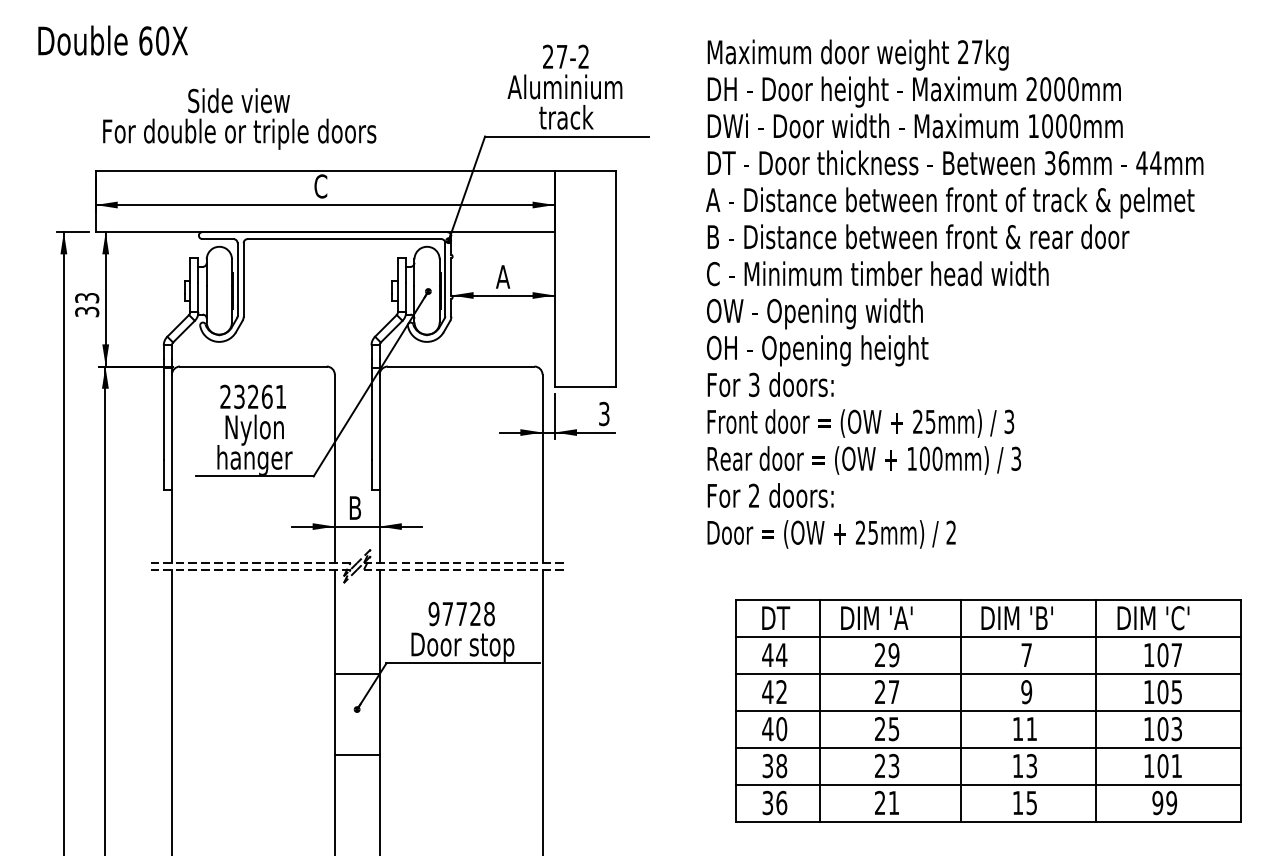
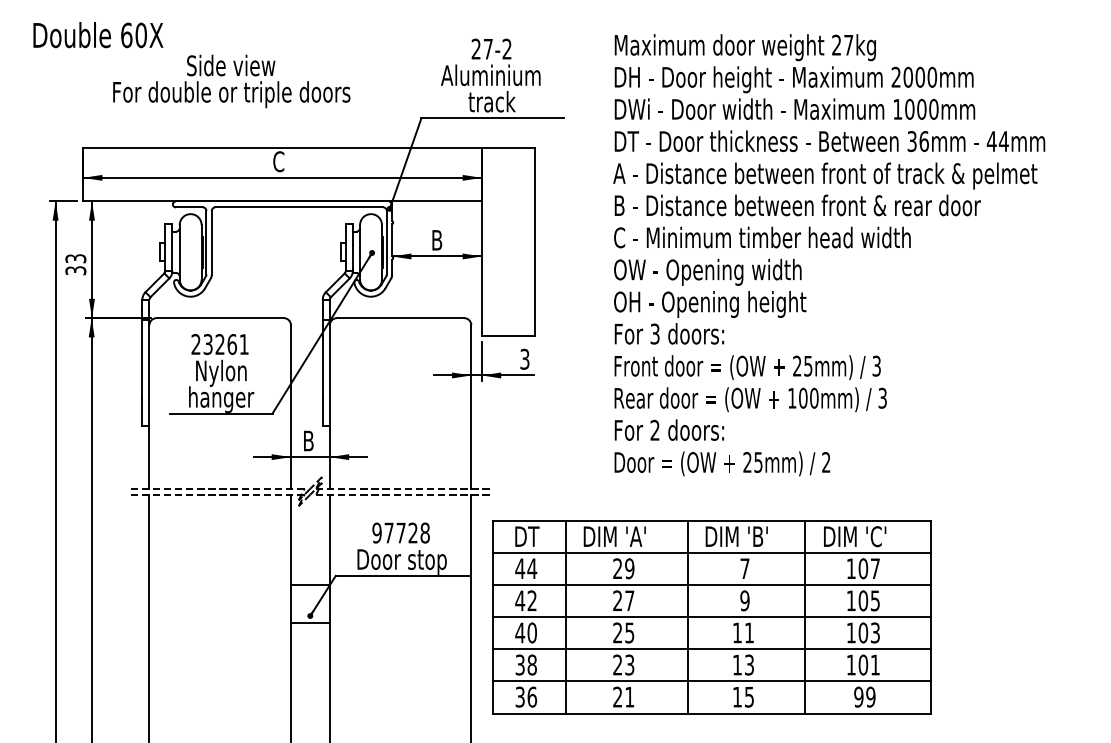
text: (239, 118) -> (231, 81), moved
text: (503, 276) -> (437, 239), A -> B
part: (988, 710) -> (711, 616), moved
line: (356, 755) -> (309, 622), moved

